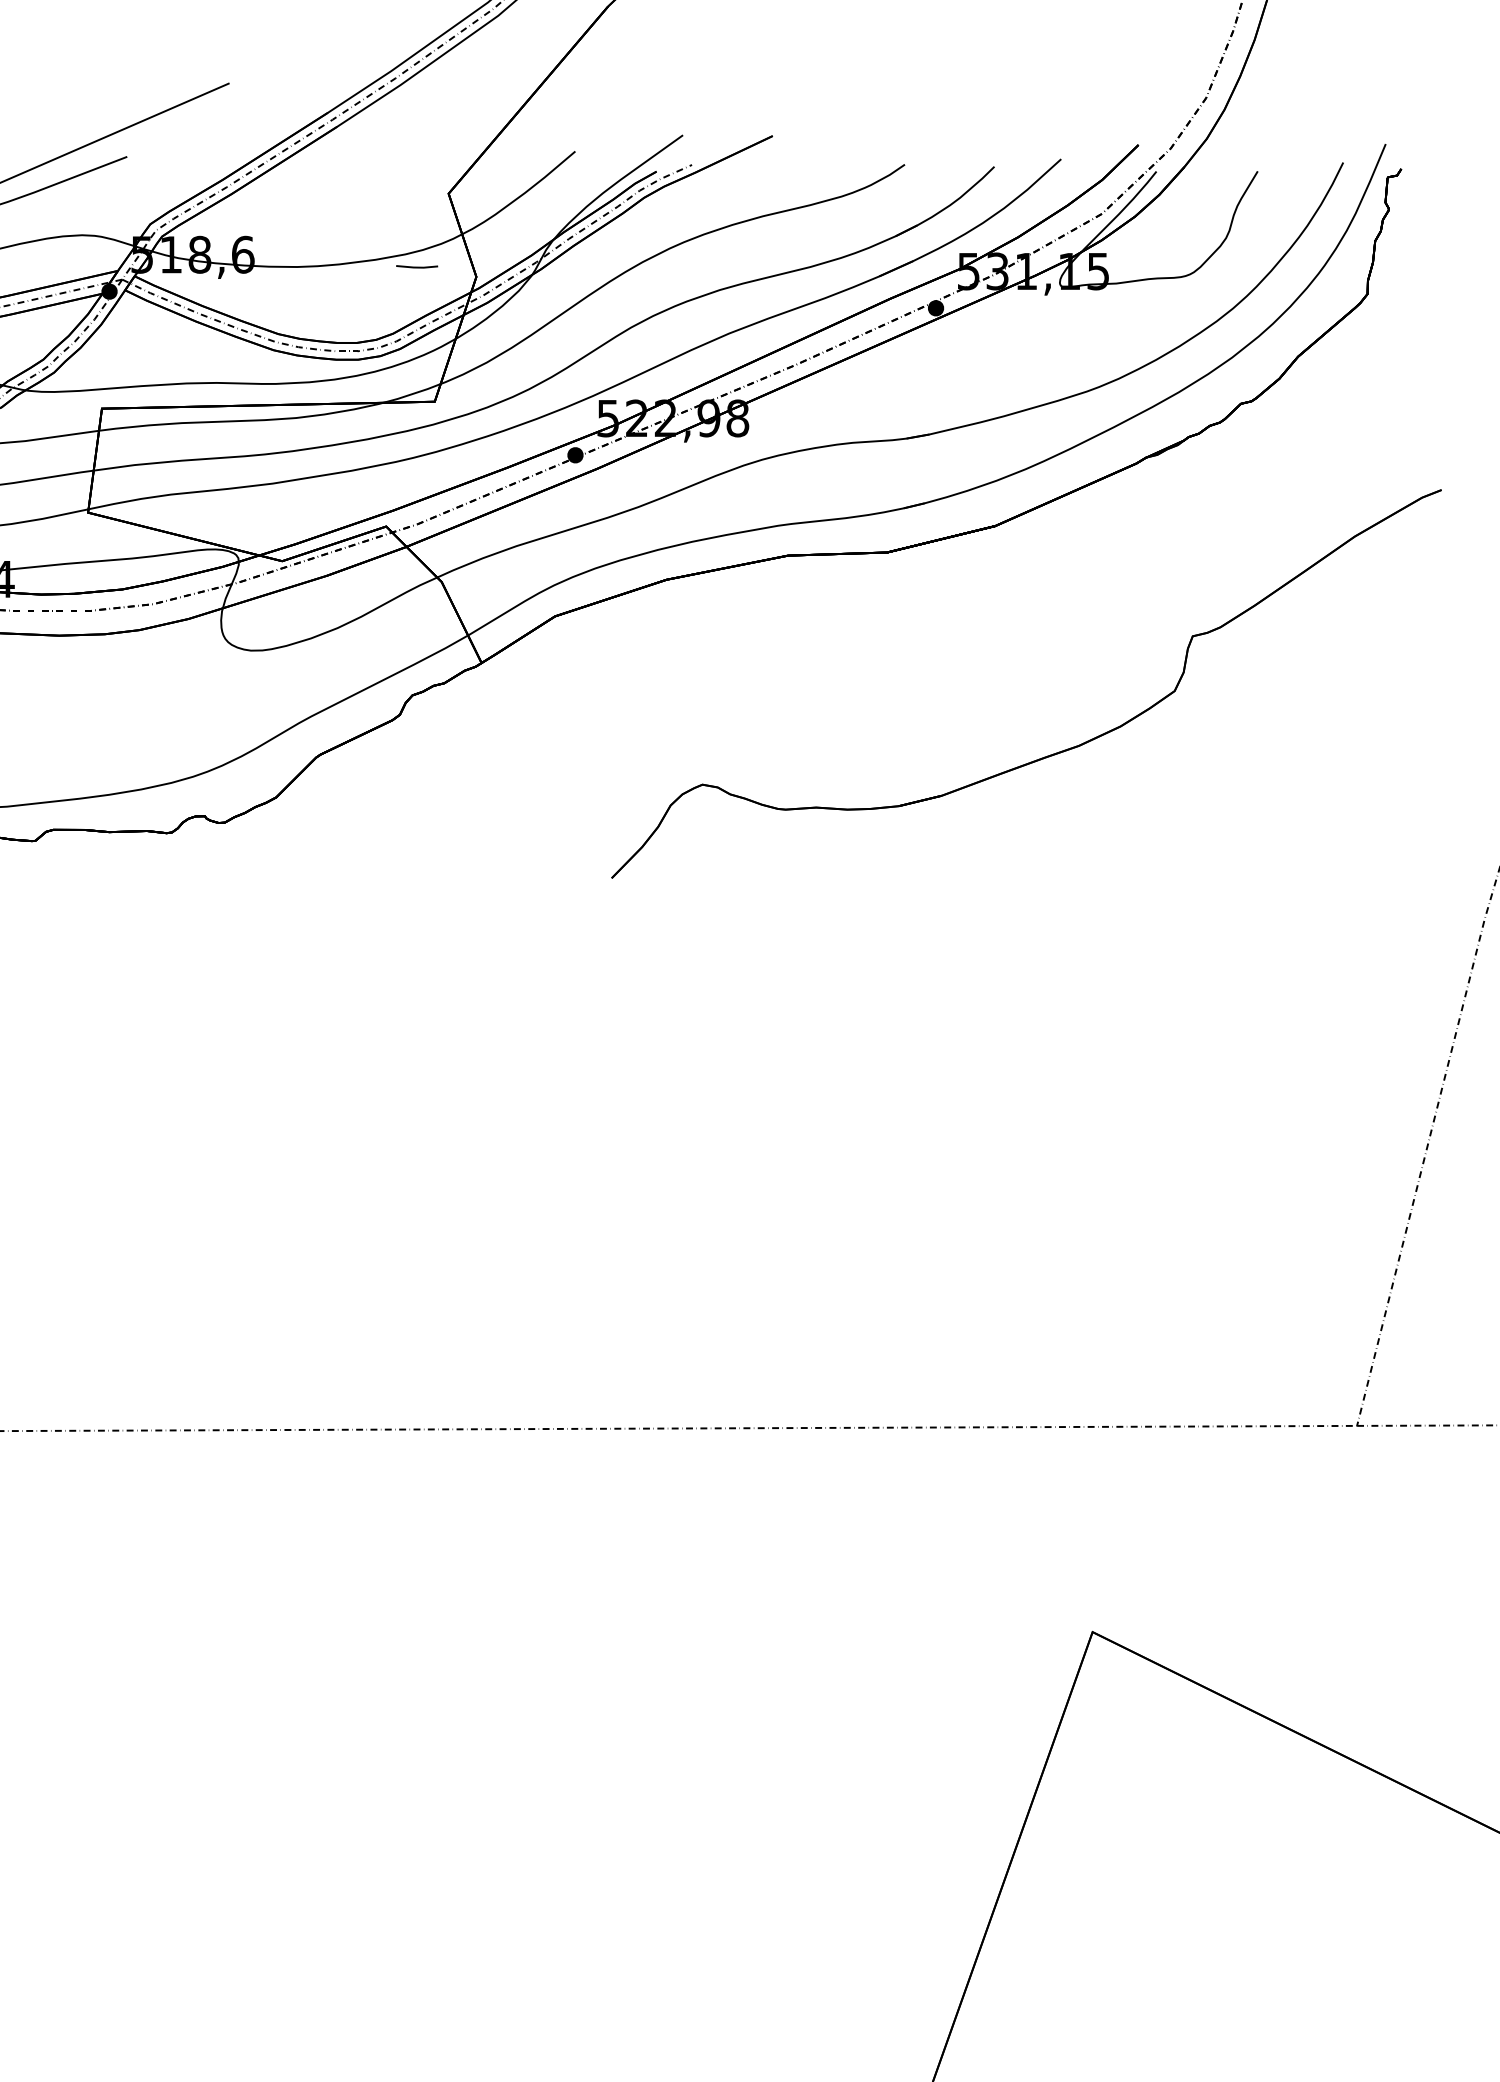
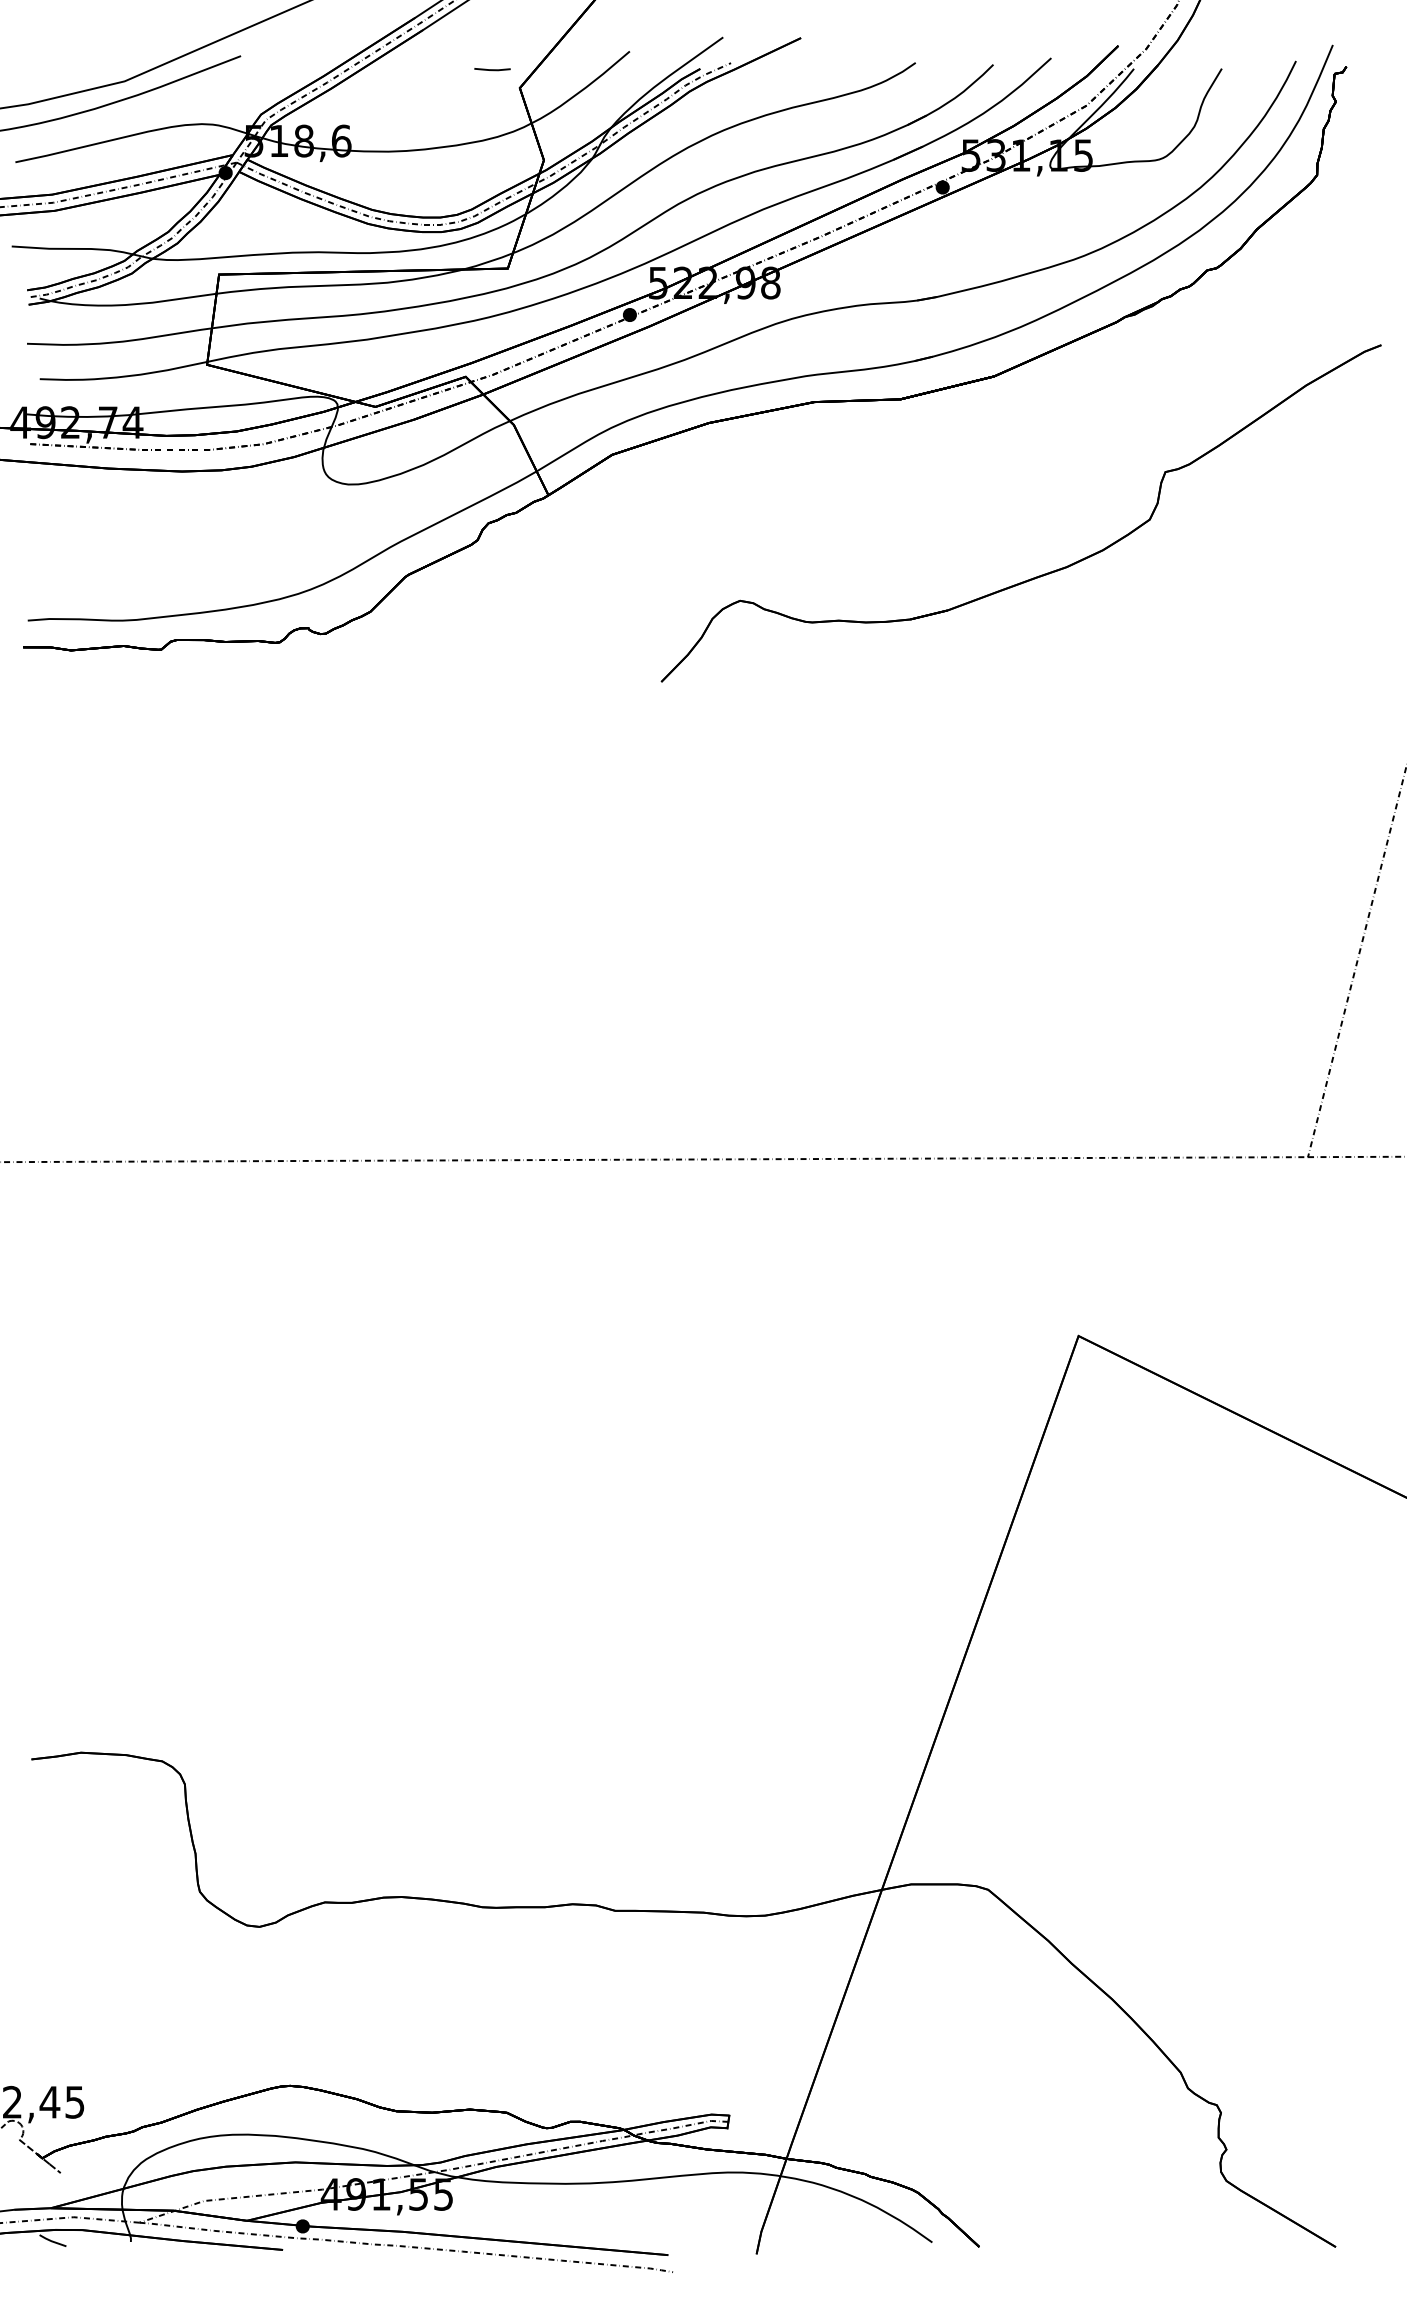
line: (417, 266) -> (492, 69), moved

